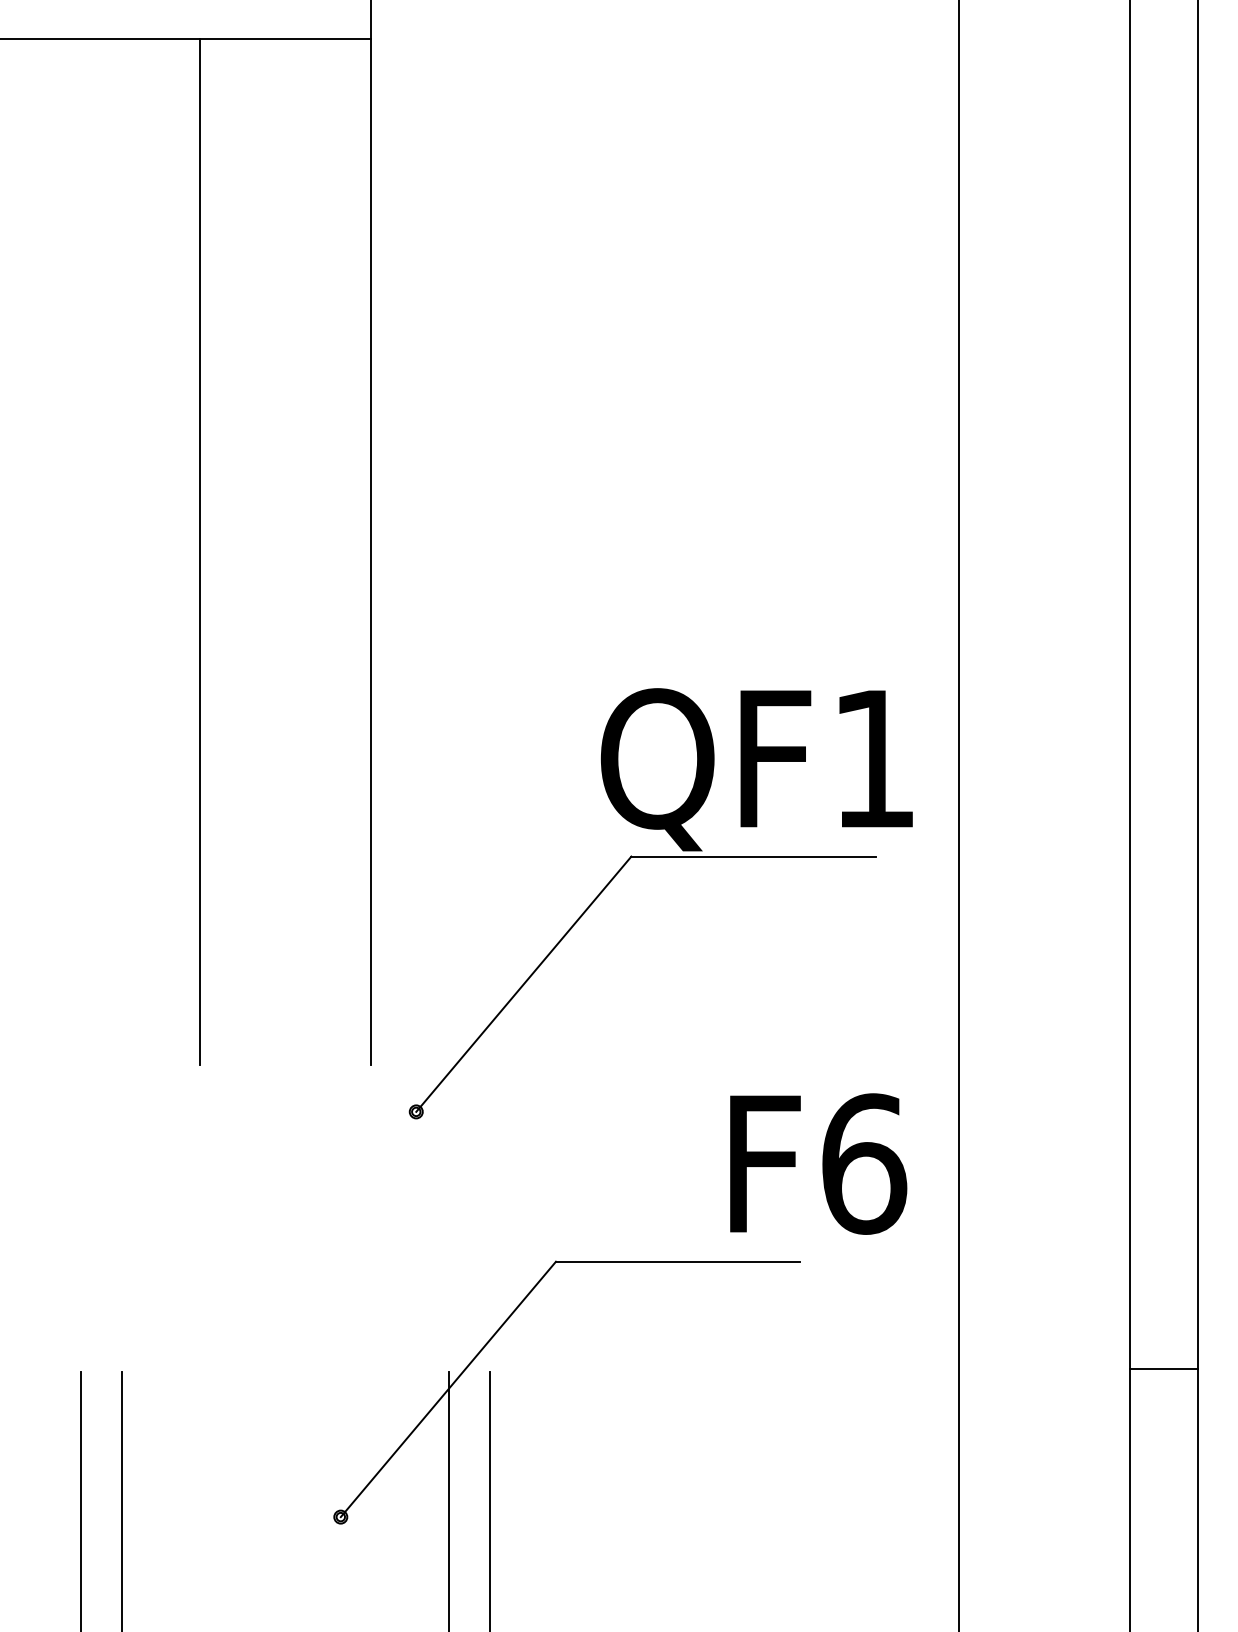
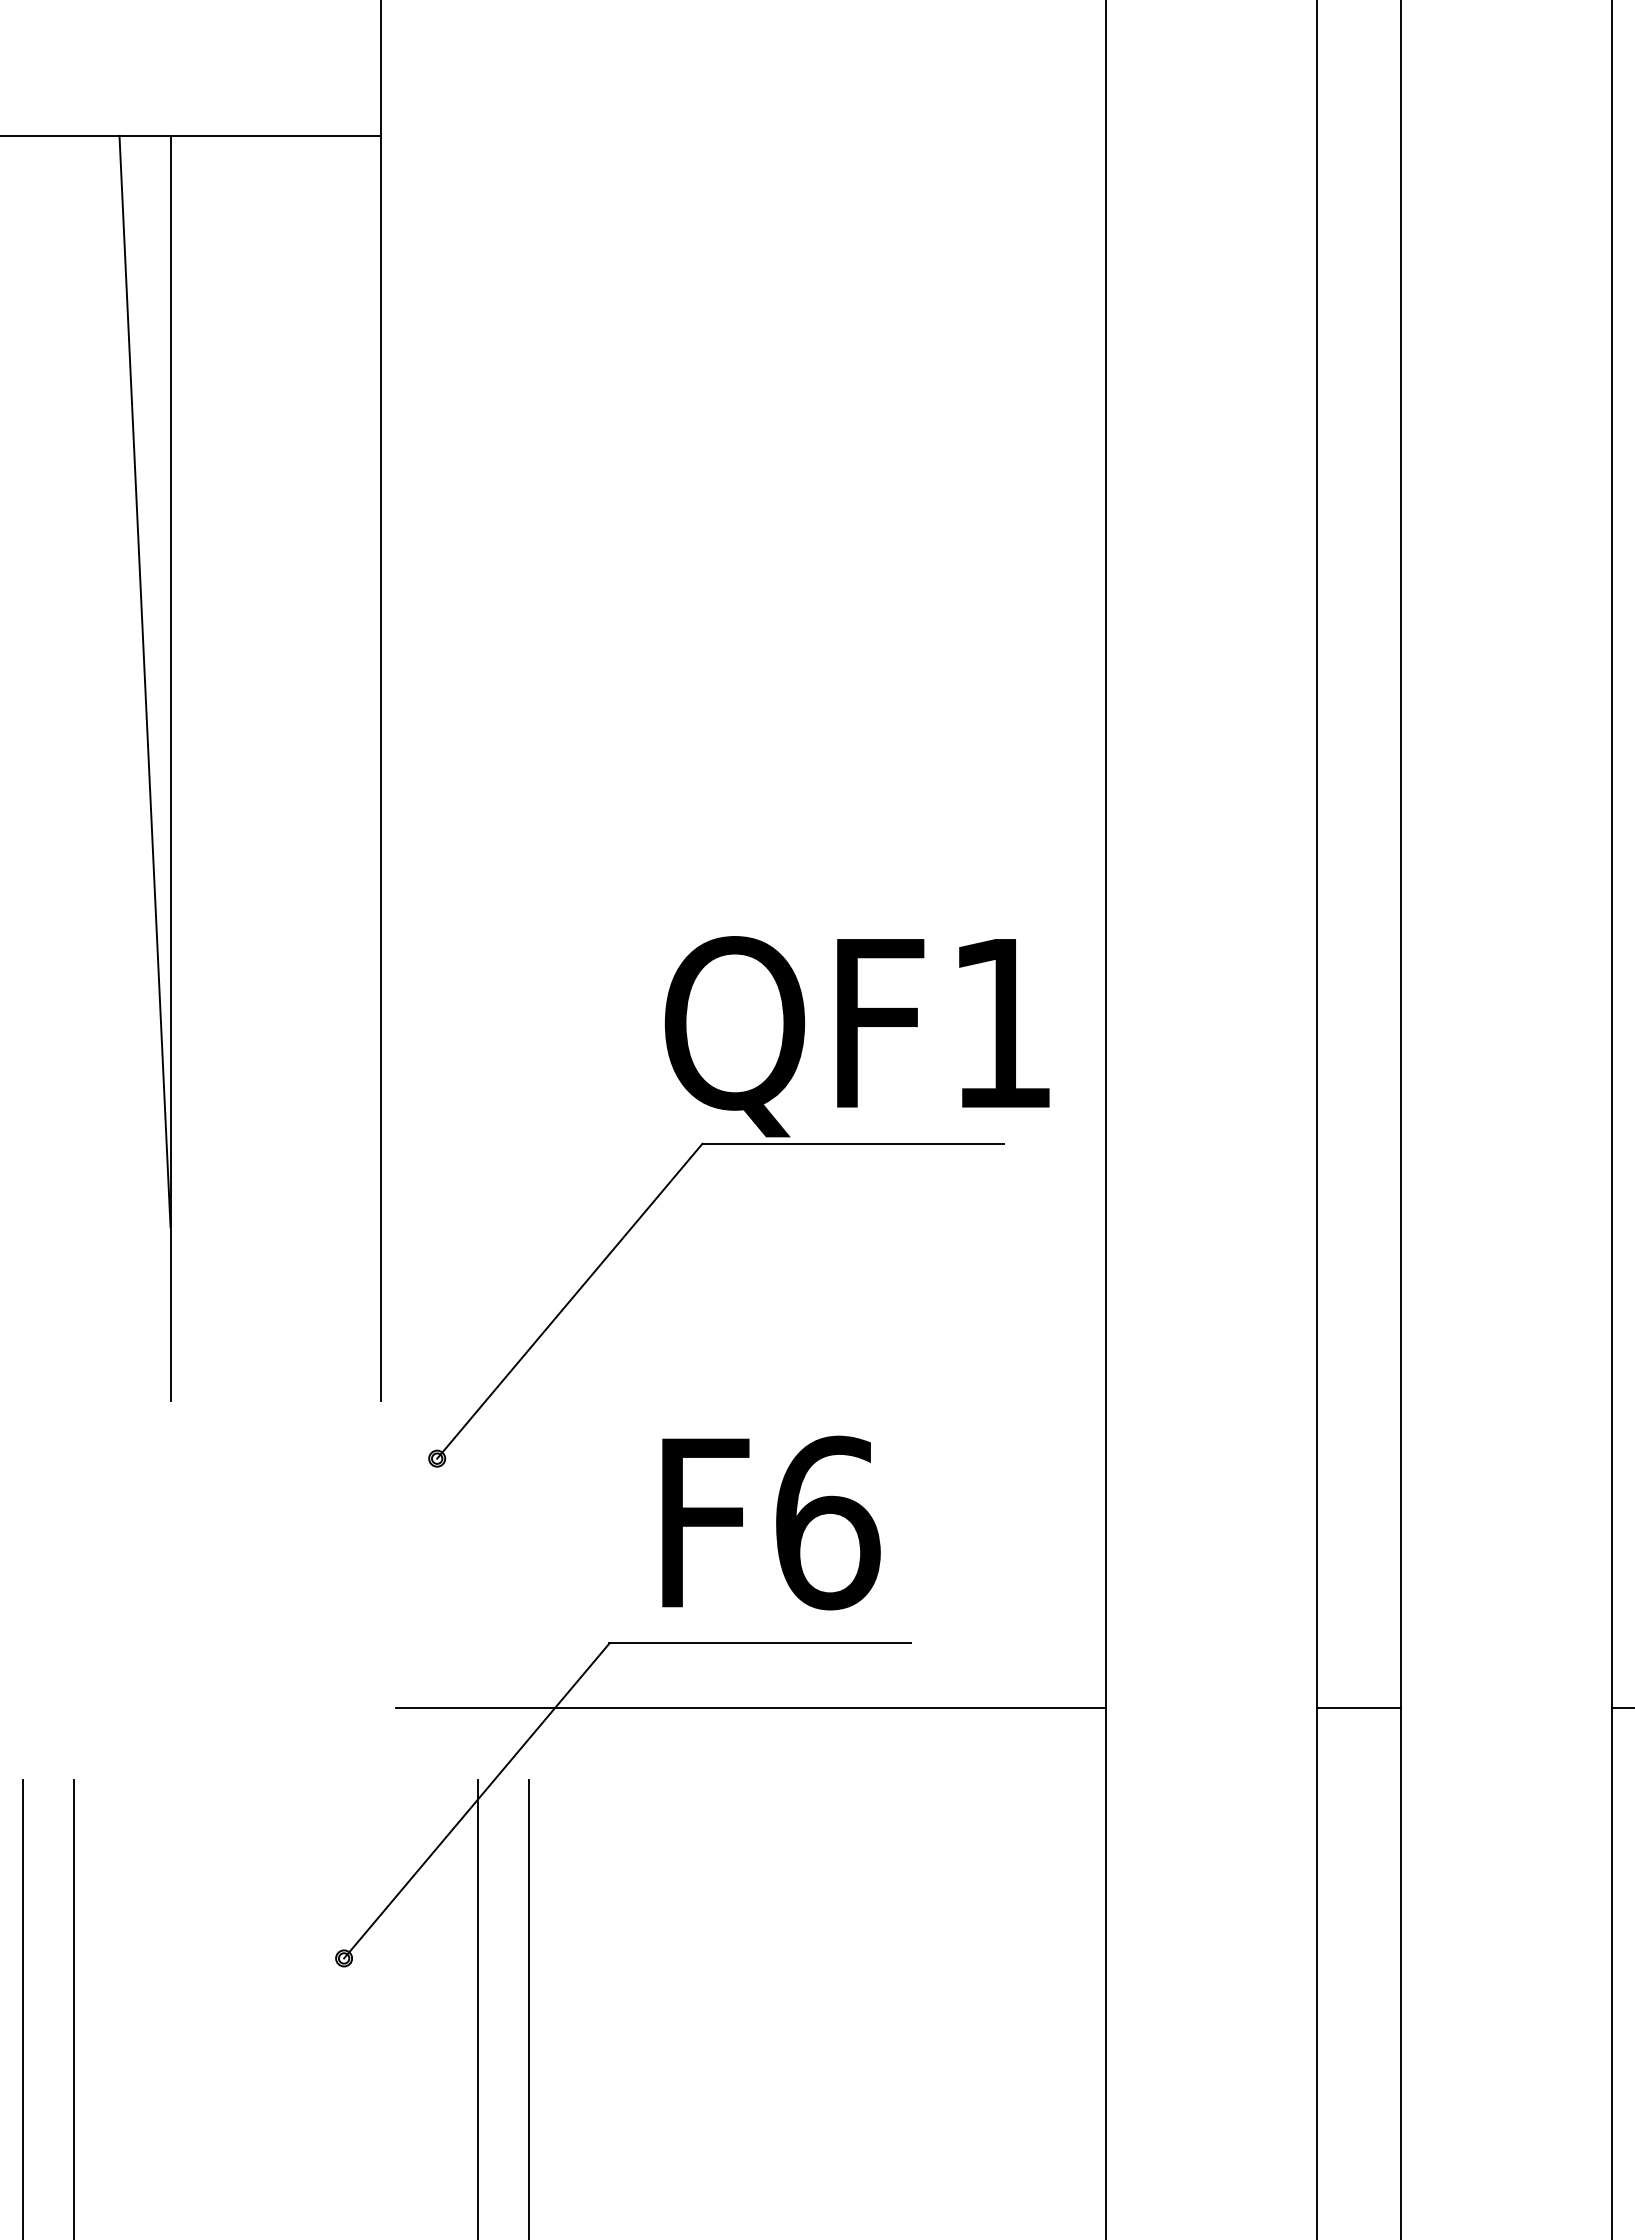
line: (178, 481) -> (144, 681), added
text: (818, 1163) -> (771, 1522), moved
line: (671, 1314) -> (751, 1708), added
line: (1163, 1369) -> (1358, 1708), moved

